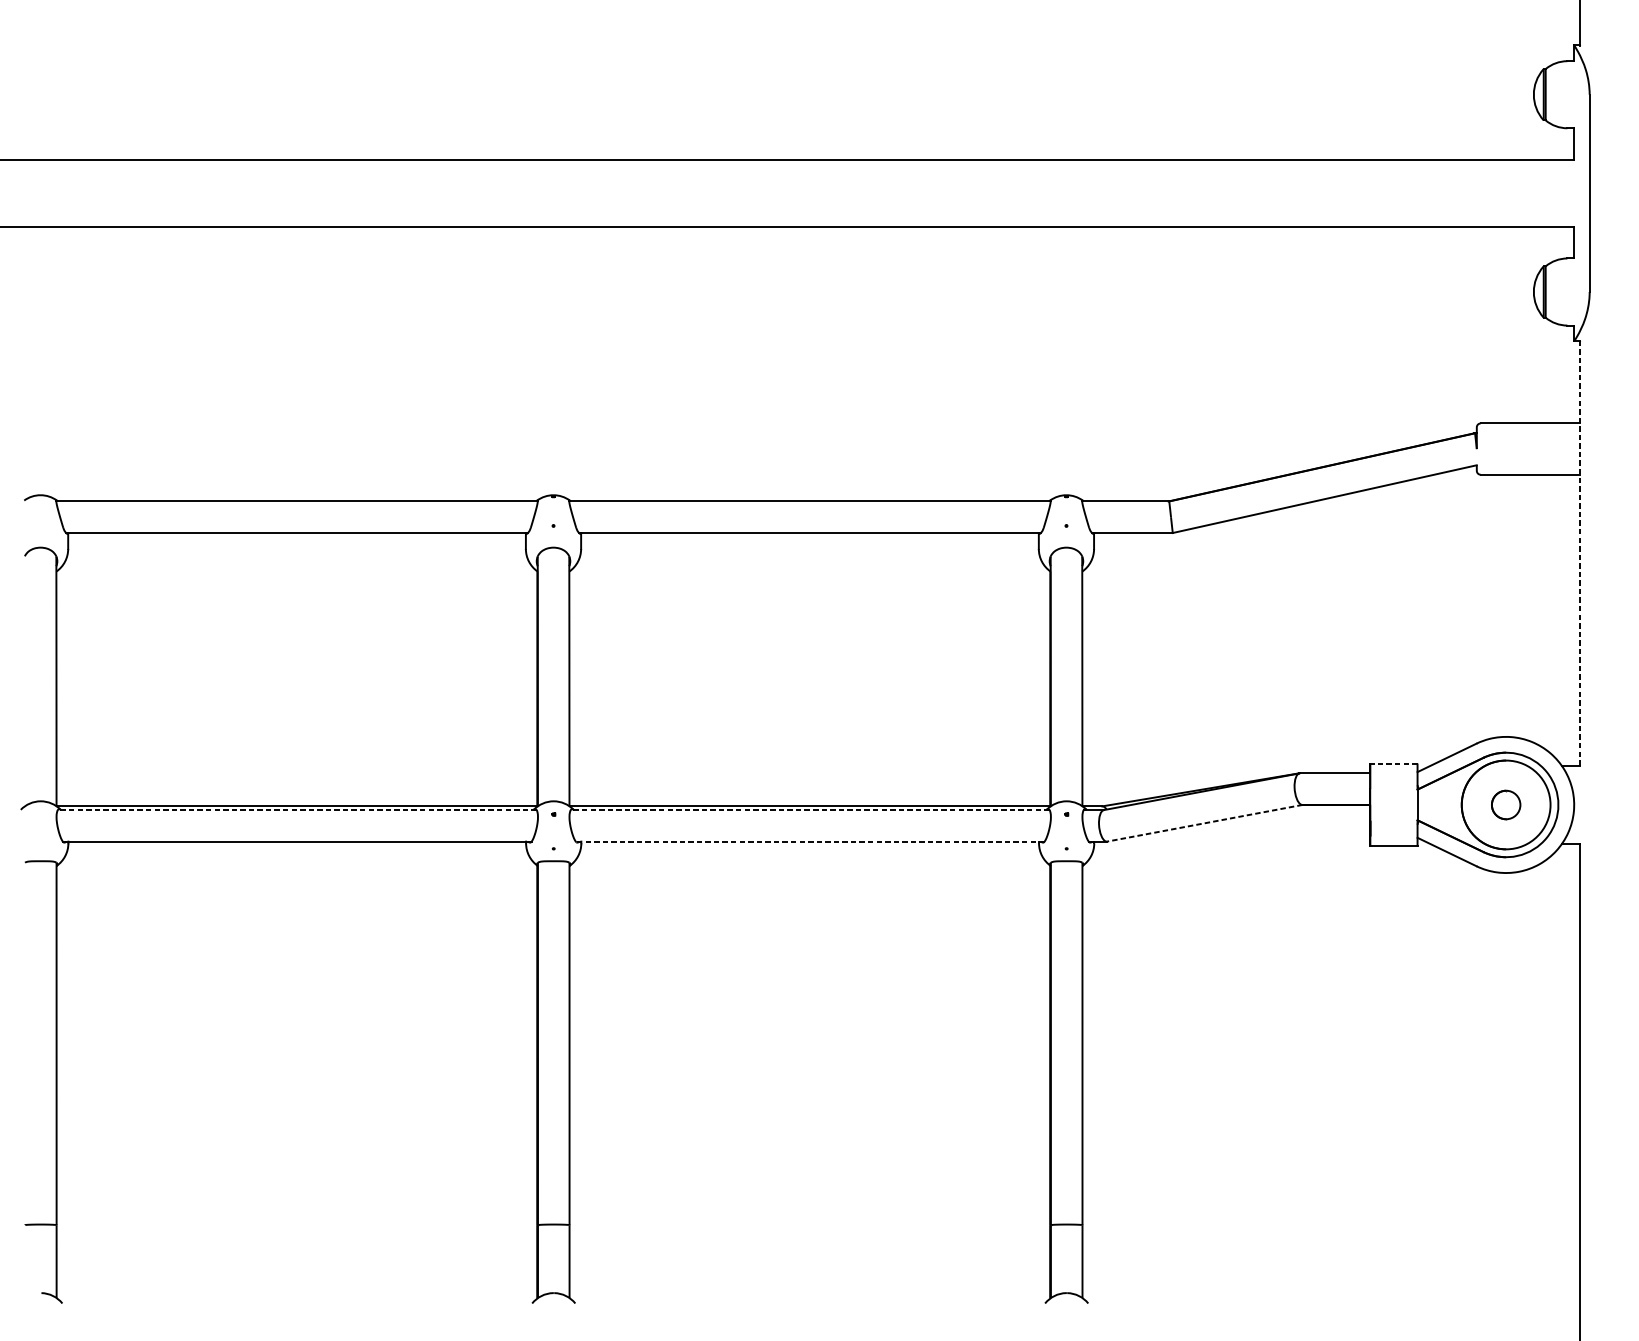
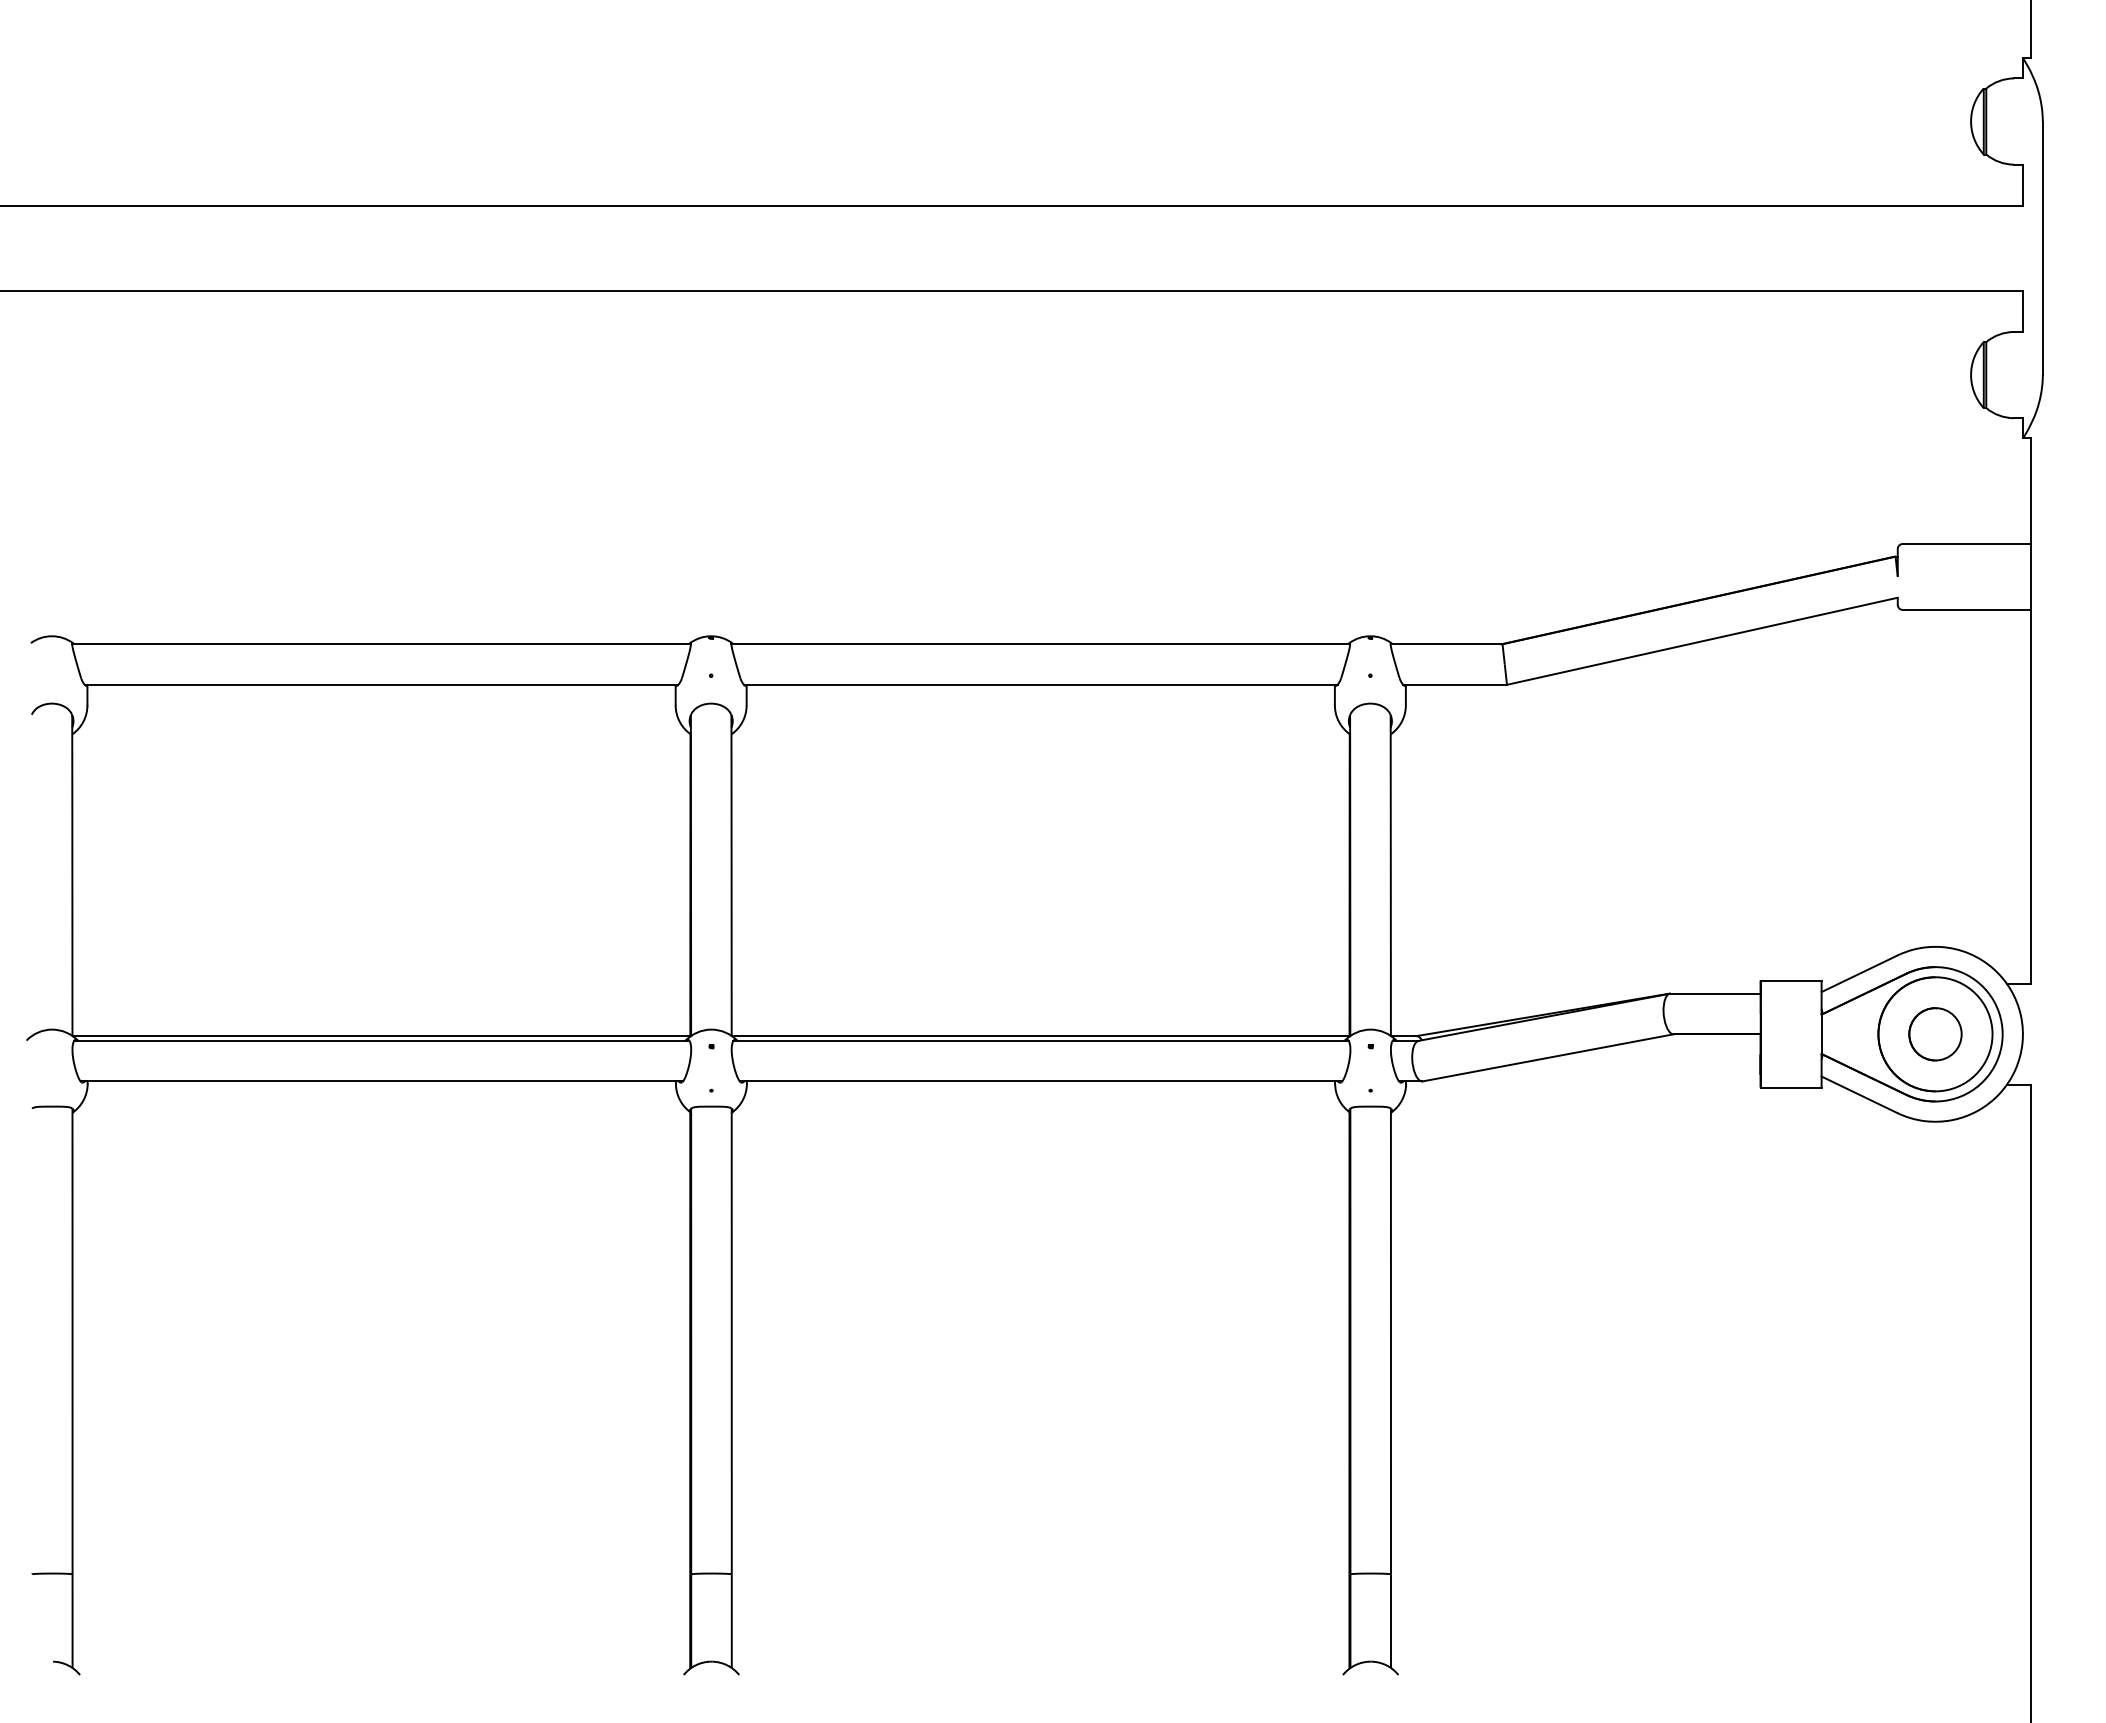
line: (1580, 553) -> (2030, 710), dashed -> solid
line: (1393, 763) -> (1790, 981), dashed -> solid
part: (1506, 805) -> (1935, 1034), size x1.43
line: (297, 809) -> (381, 1040), dashed -> solid
line: (810, 809) -> (1041, 1040), dashed -> solid
line: (1205, 823) -> (1548, 1057), dashed -> solid
line: (809, 841) -> (1040, 1081), dashed -> solid

